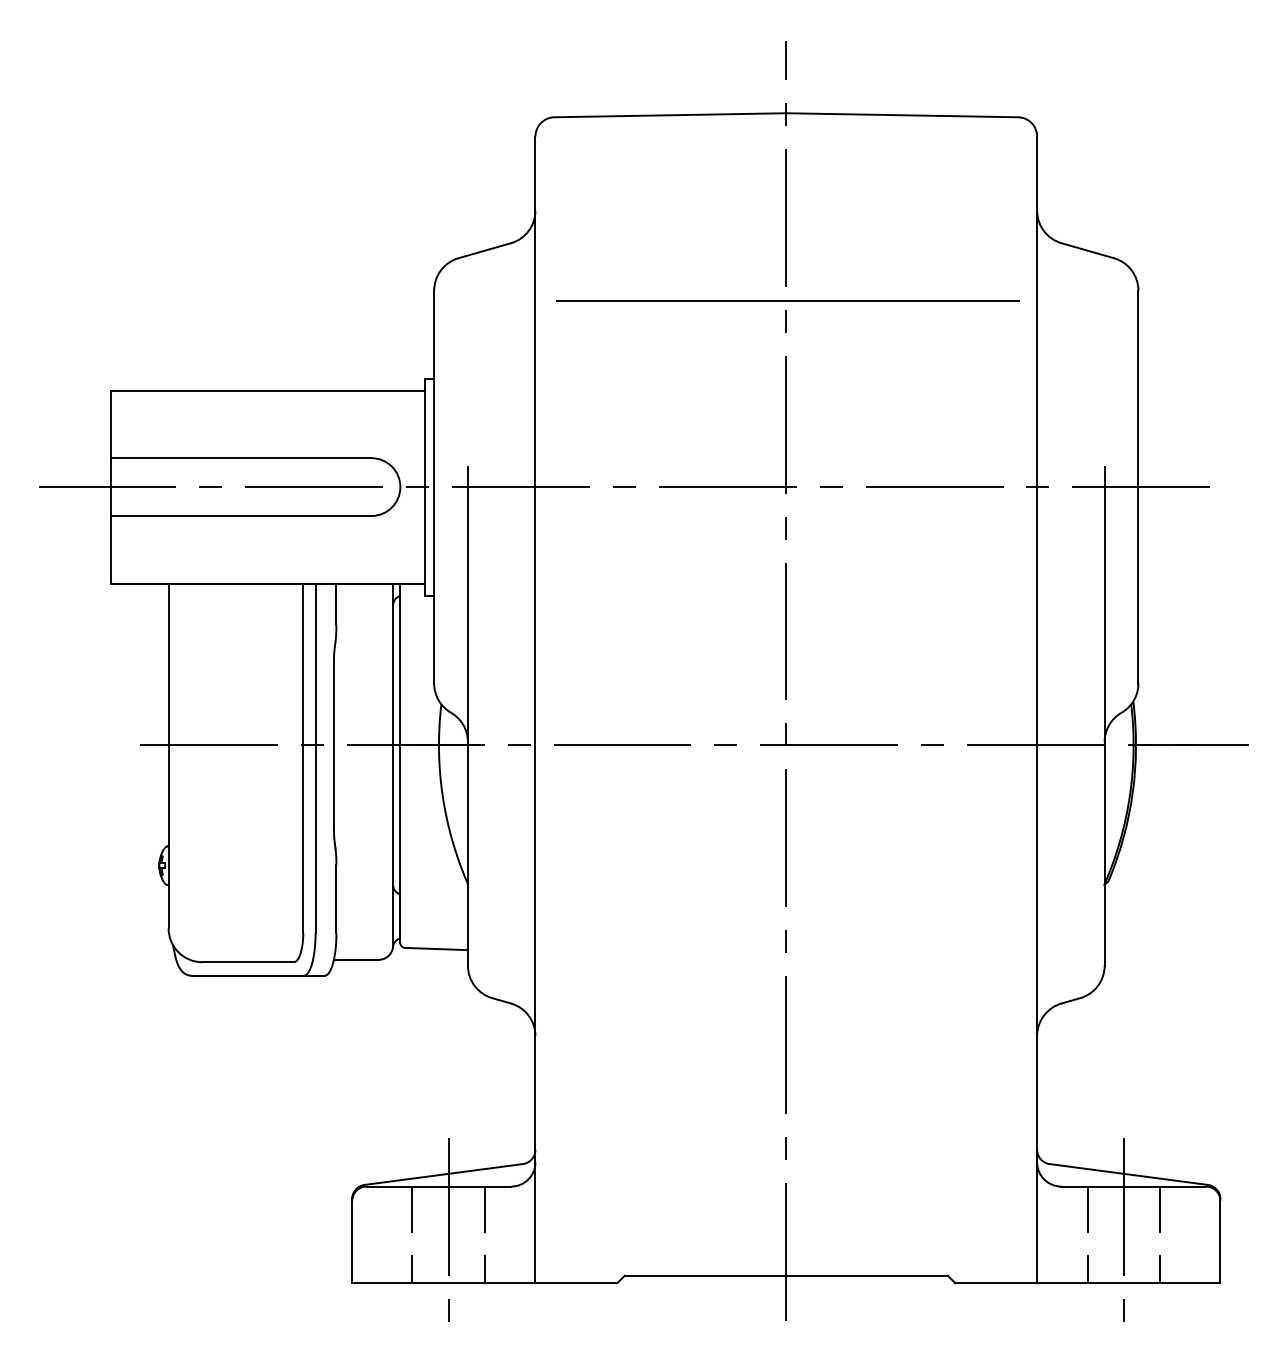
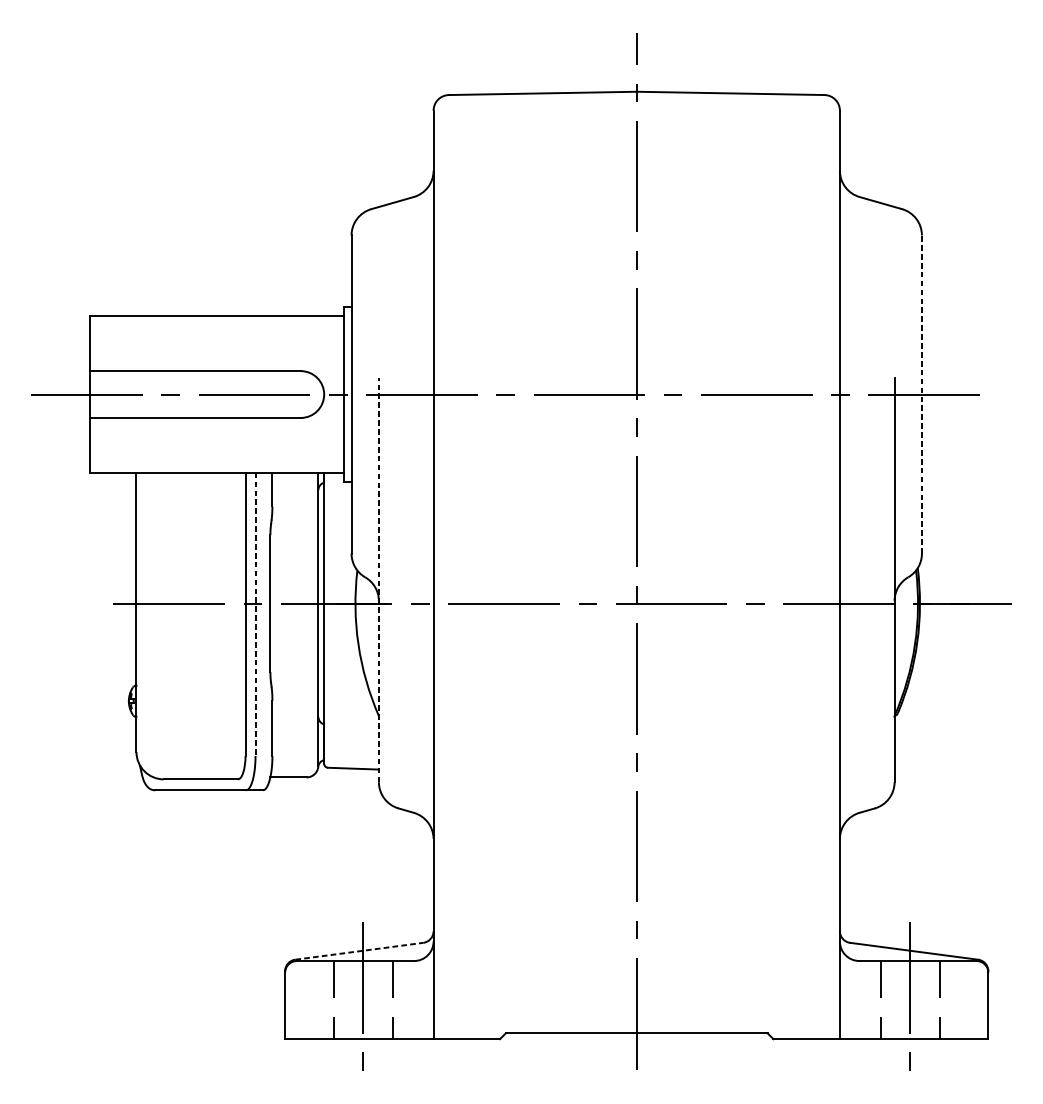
line: (787, 300) -> (637, 243), removed
line: (1138, 486) -> (921, 394), solid -> dashed
line: (467, 715) -> (378, 579), solid -> dashed
line: (315, 758) -> (255, 614), solid -> dashed
line: (443, 1174) -> (359, 951), solid -> dashed

